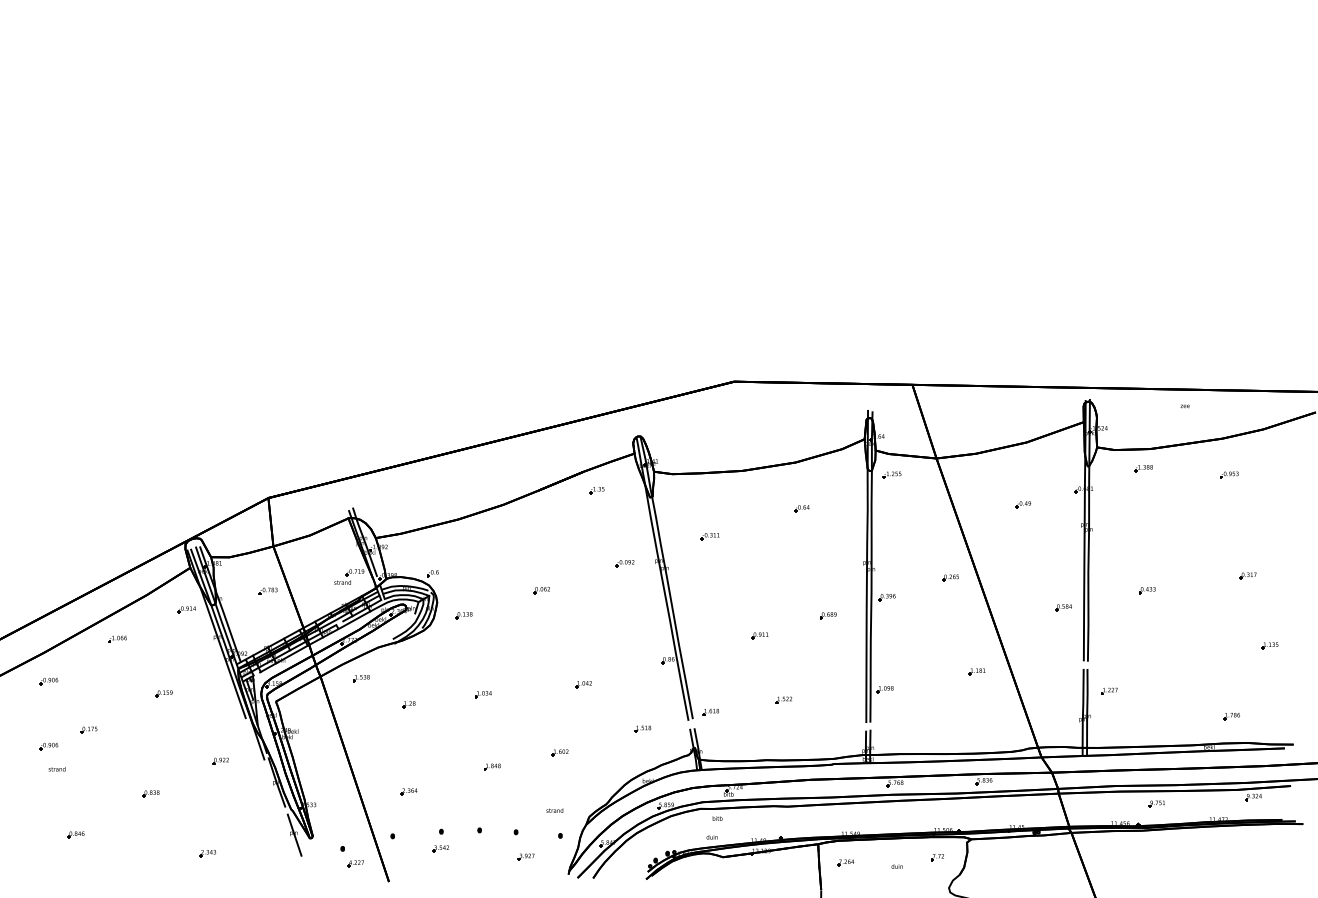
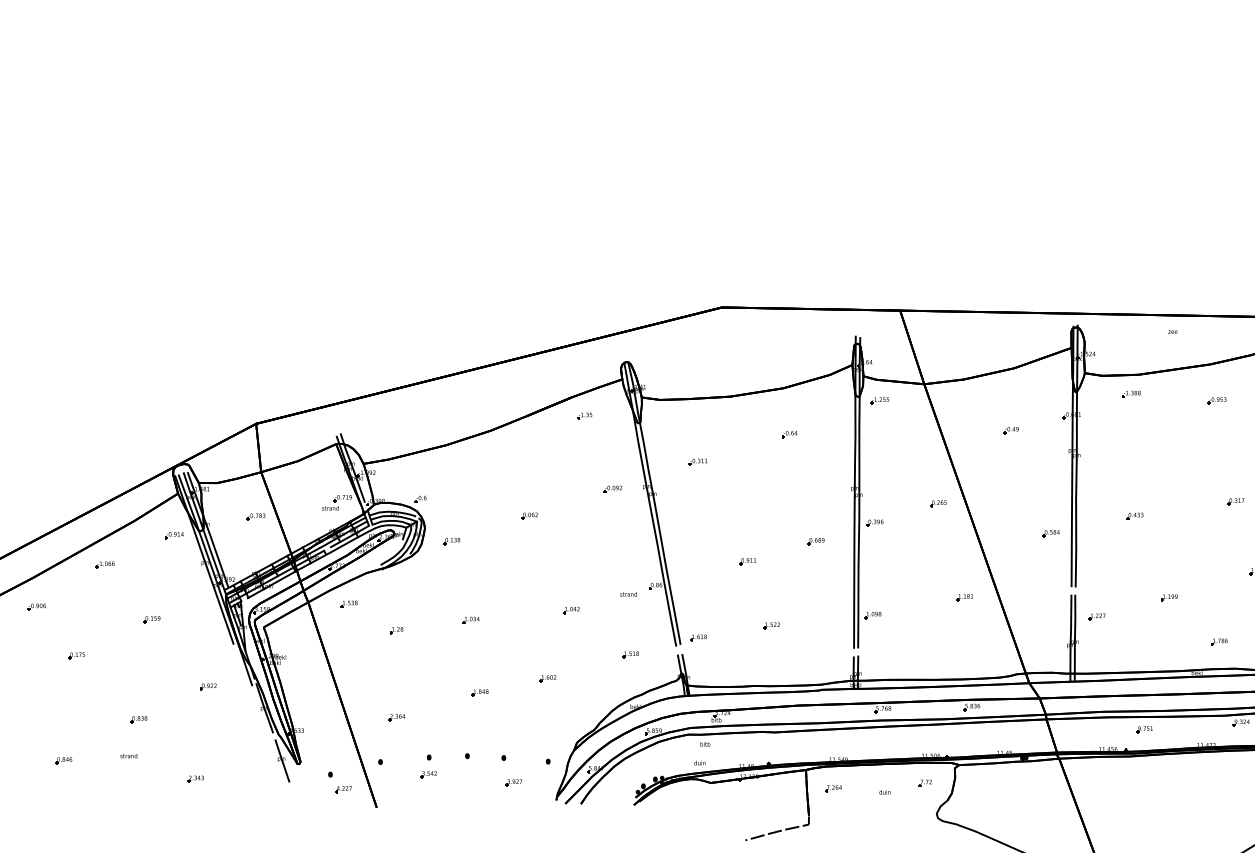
part: (1181, 671) -> (1169, 597), added
part: (48, 746) -> (36, 672), removed
text: (56, 769) -> (128, 756), moved
text: (554, 810) -> (628, 594), moved

